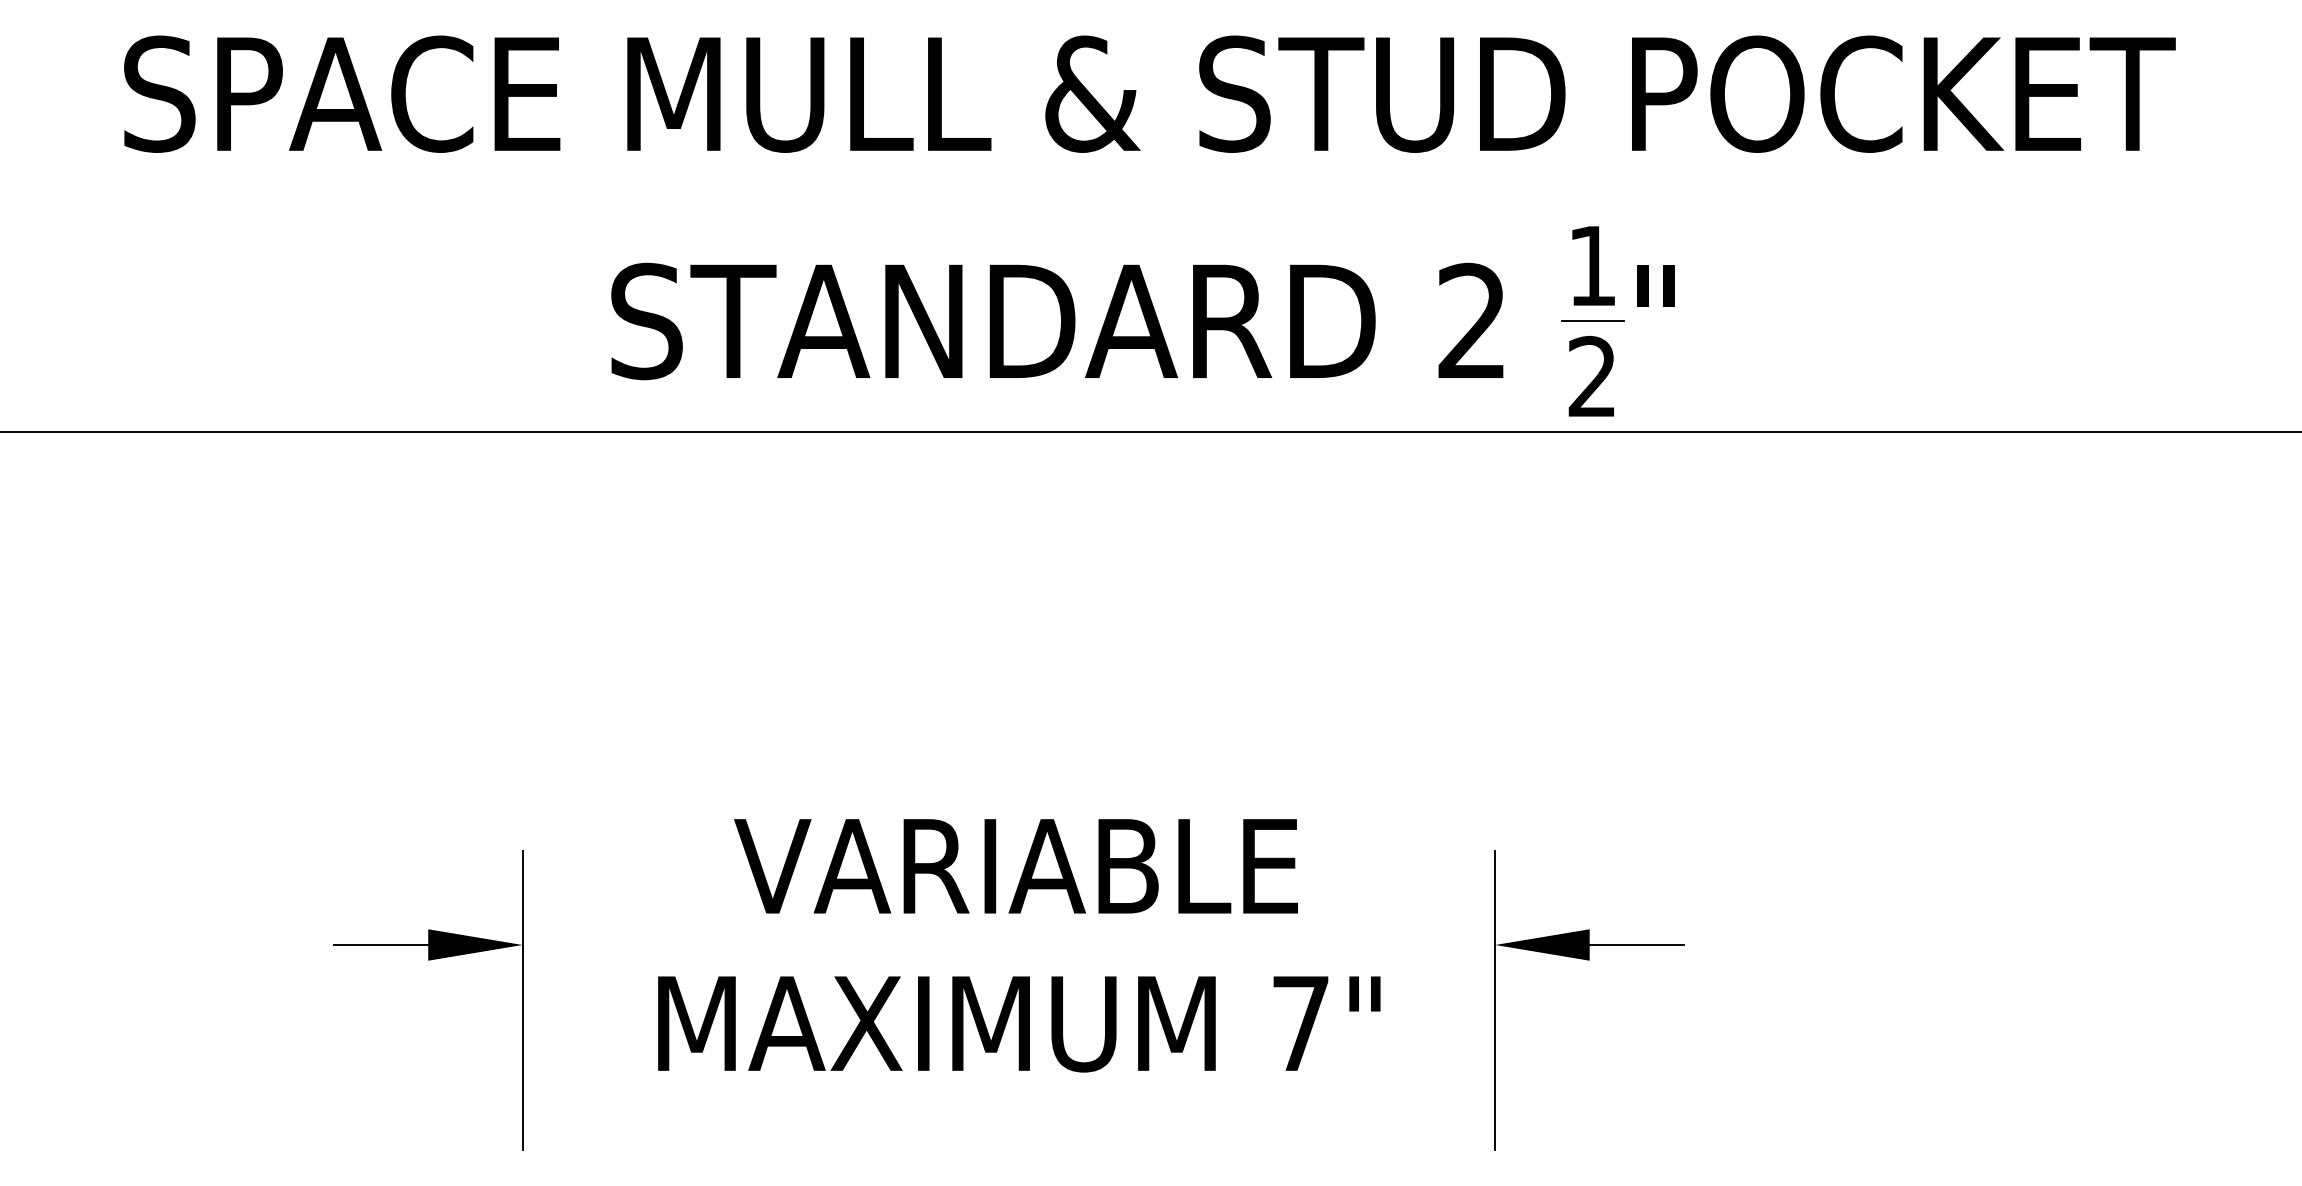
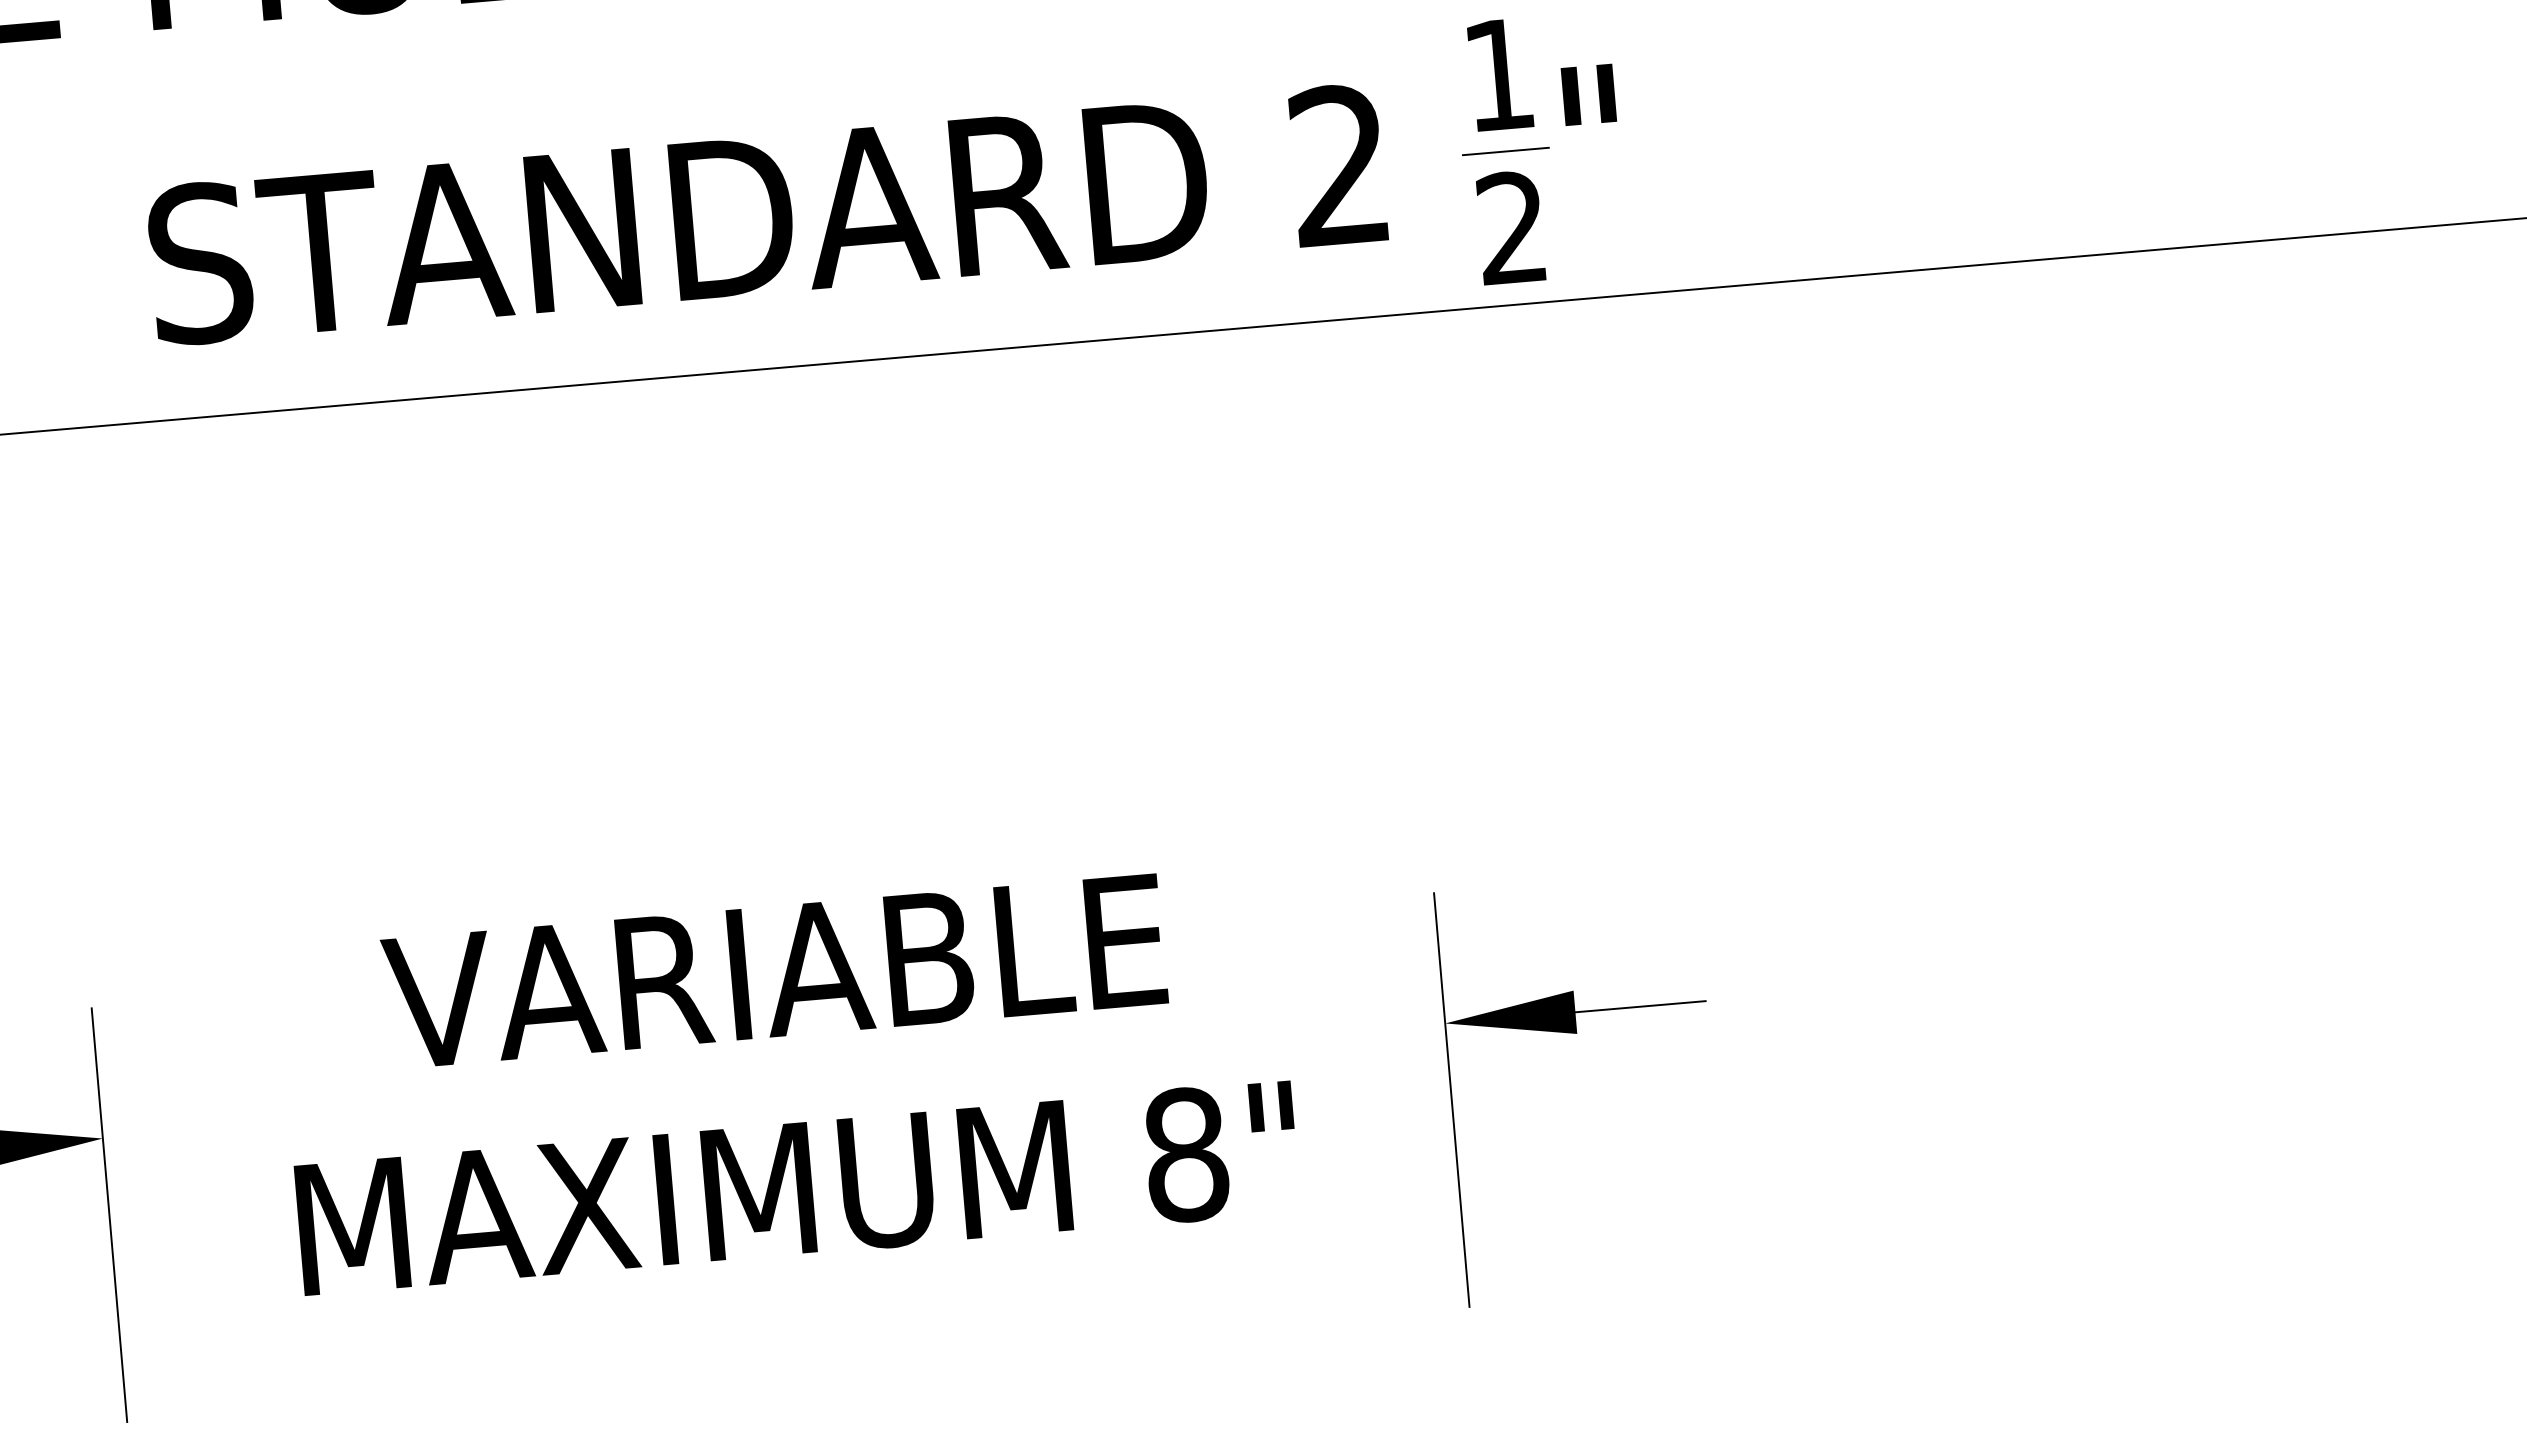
text: (1301, 1023) -> (1187, 1154), 7" -> 8"

